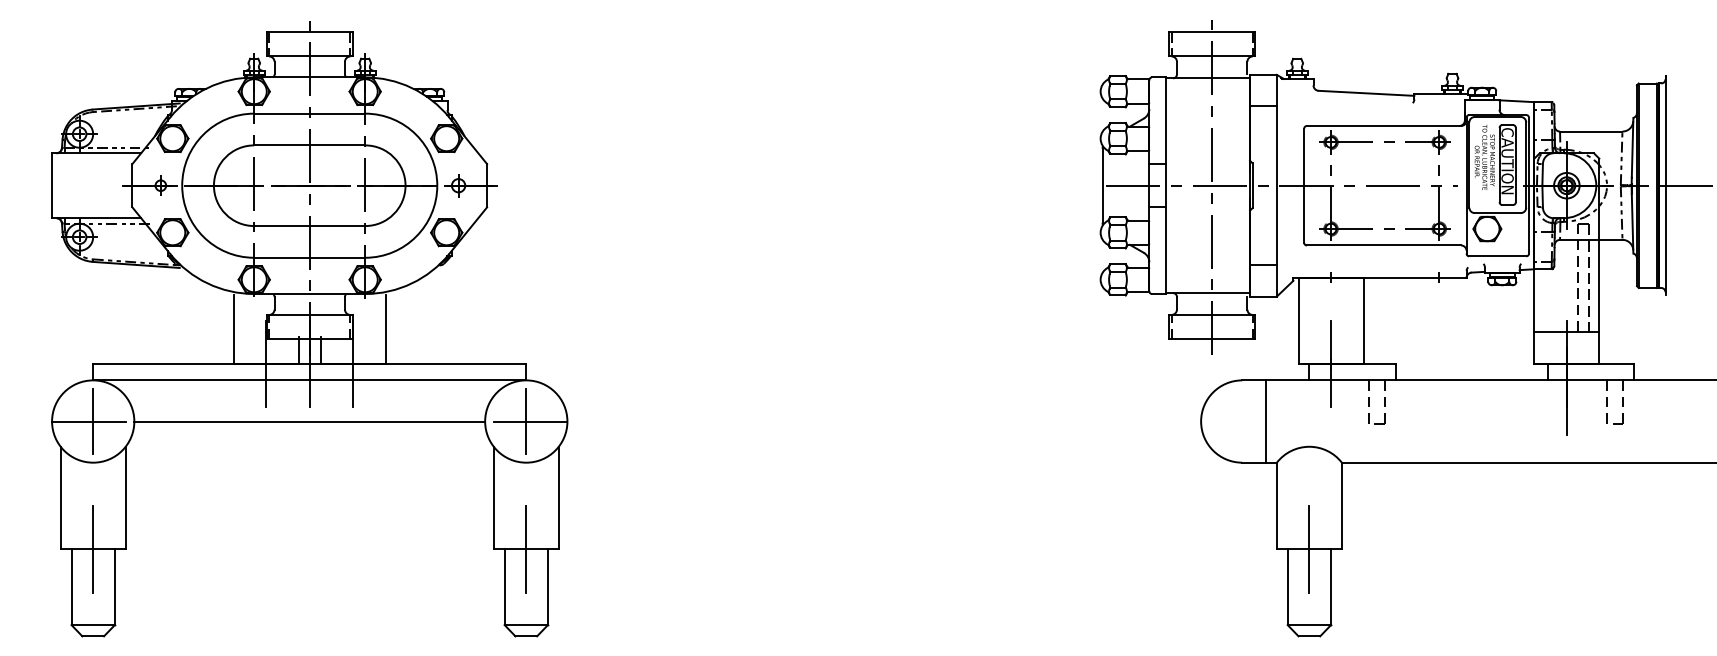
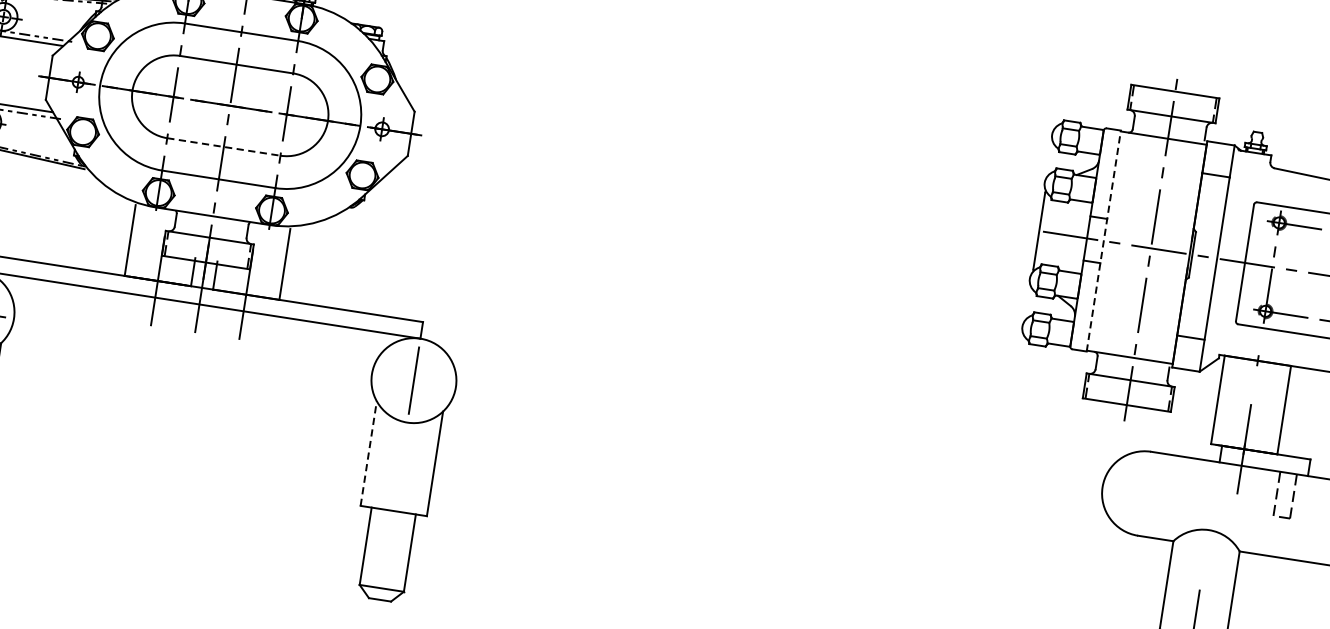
line: (1165, 185) -> (1103, 240), solid -> dashed
line: (310, 226) -> (224, 147), solid -> dashed
line: (309, 421) -> (192, 346), removed
line: (530, 421) -> (418, 381), removed
line: (1266, 421) -> (1169, 497), removed
line: (493, 497) -> (368, 452), solid -> dashed
line: (526, 548) -> (394, 510), removed

